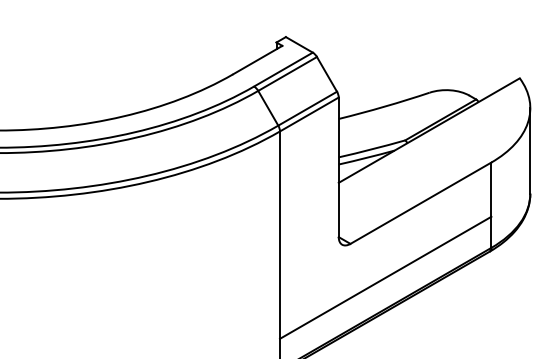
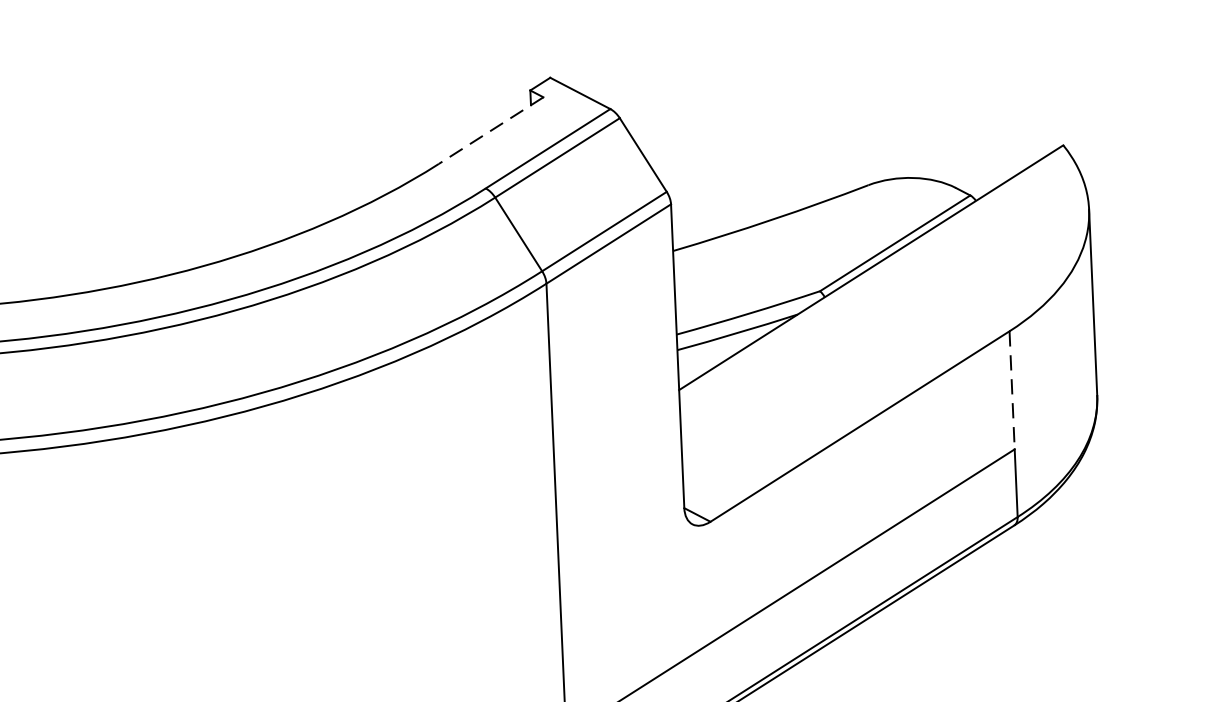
line: (257, 60) -> (490, 131), solid -> dashed
line: (491, 190) -> (1012, 392), solid -> dashed

